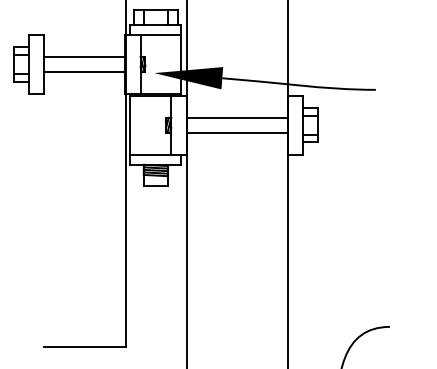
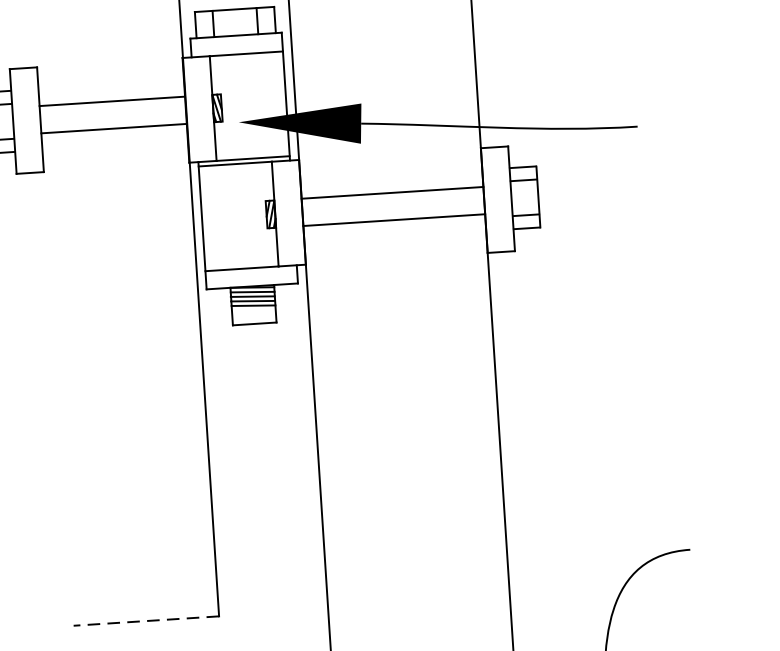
line: (85, 346) -> (147, 620), solid -> dashed

